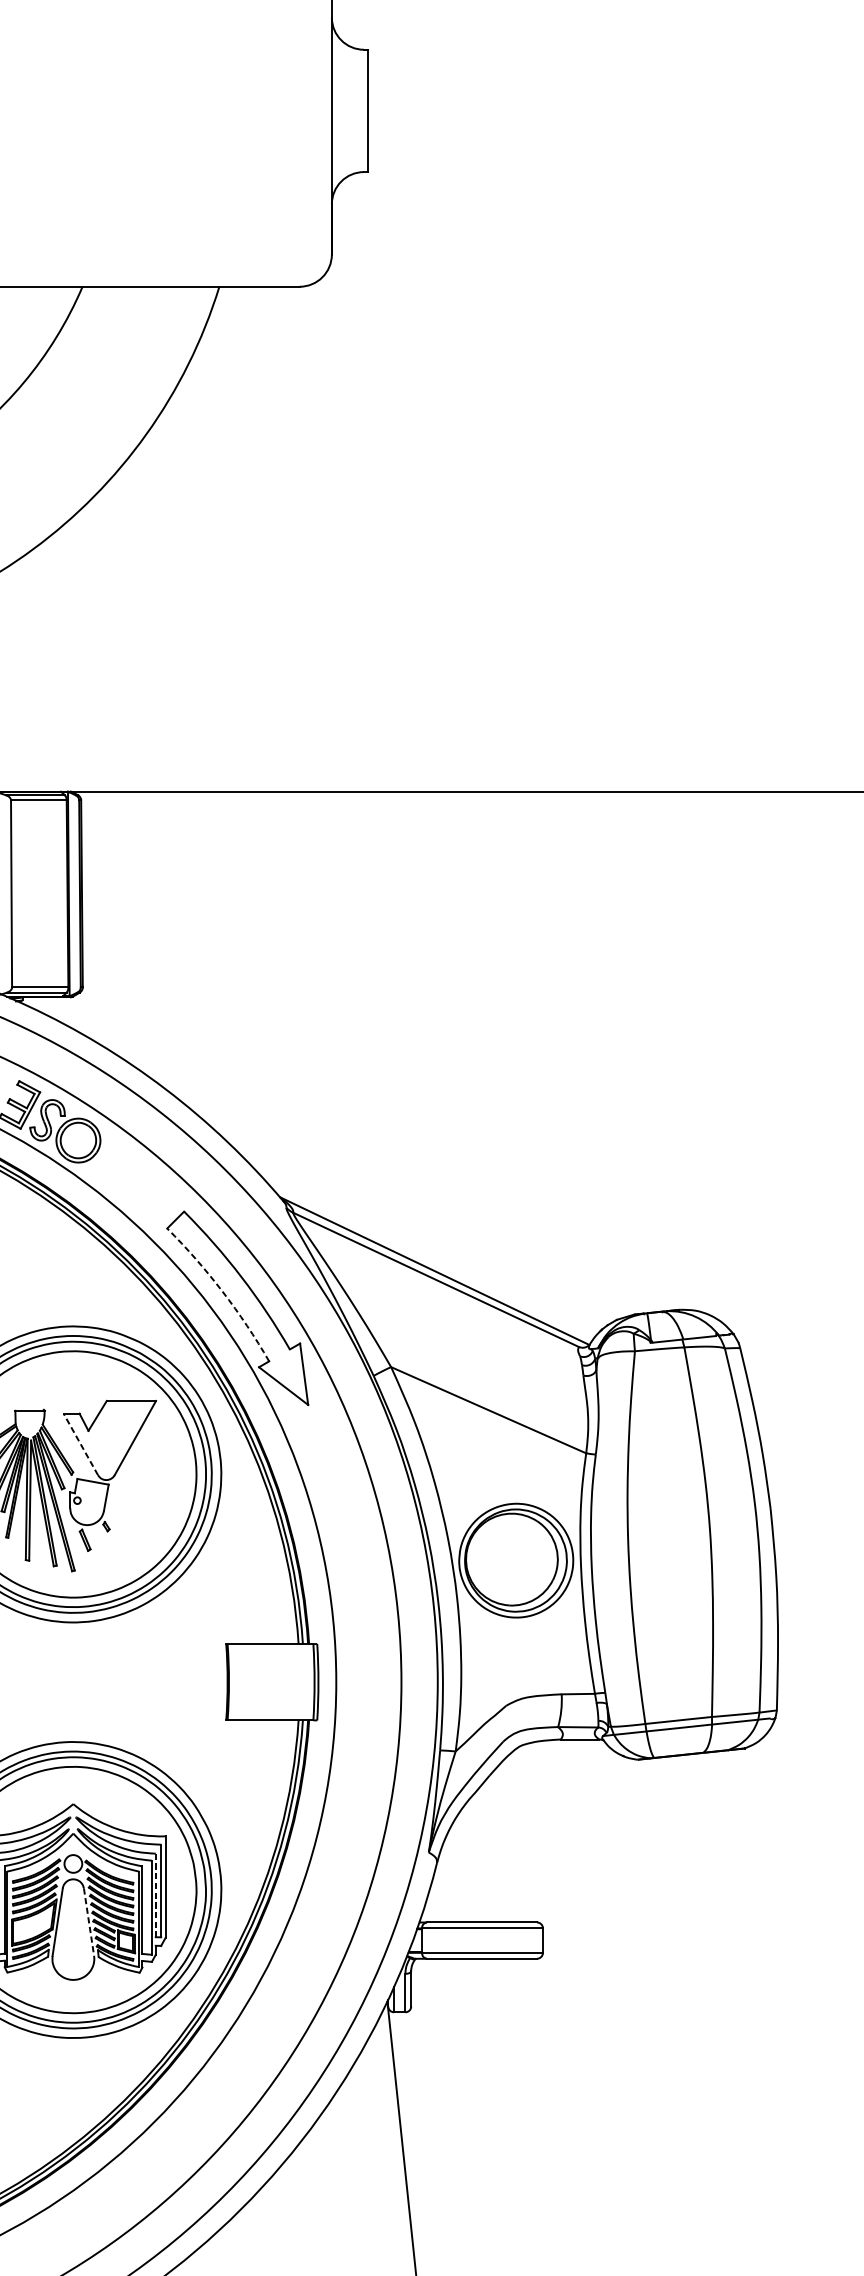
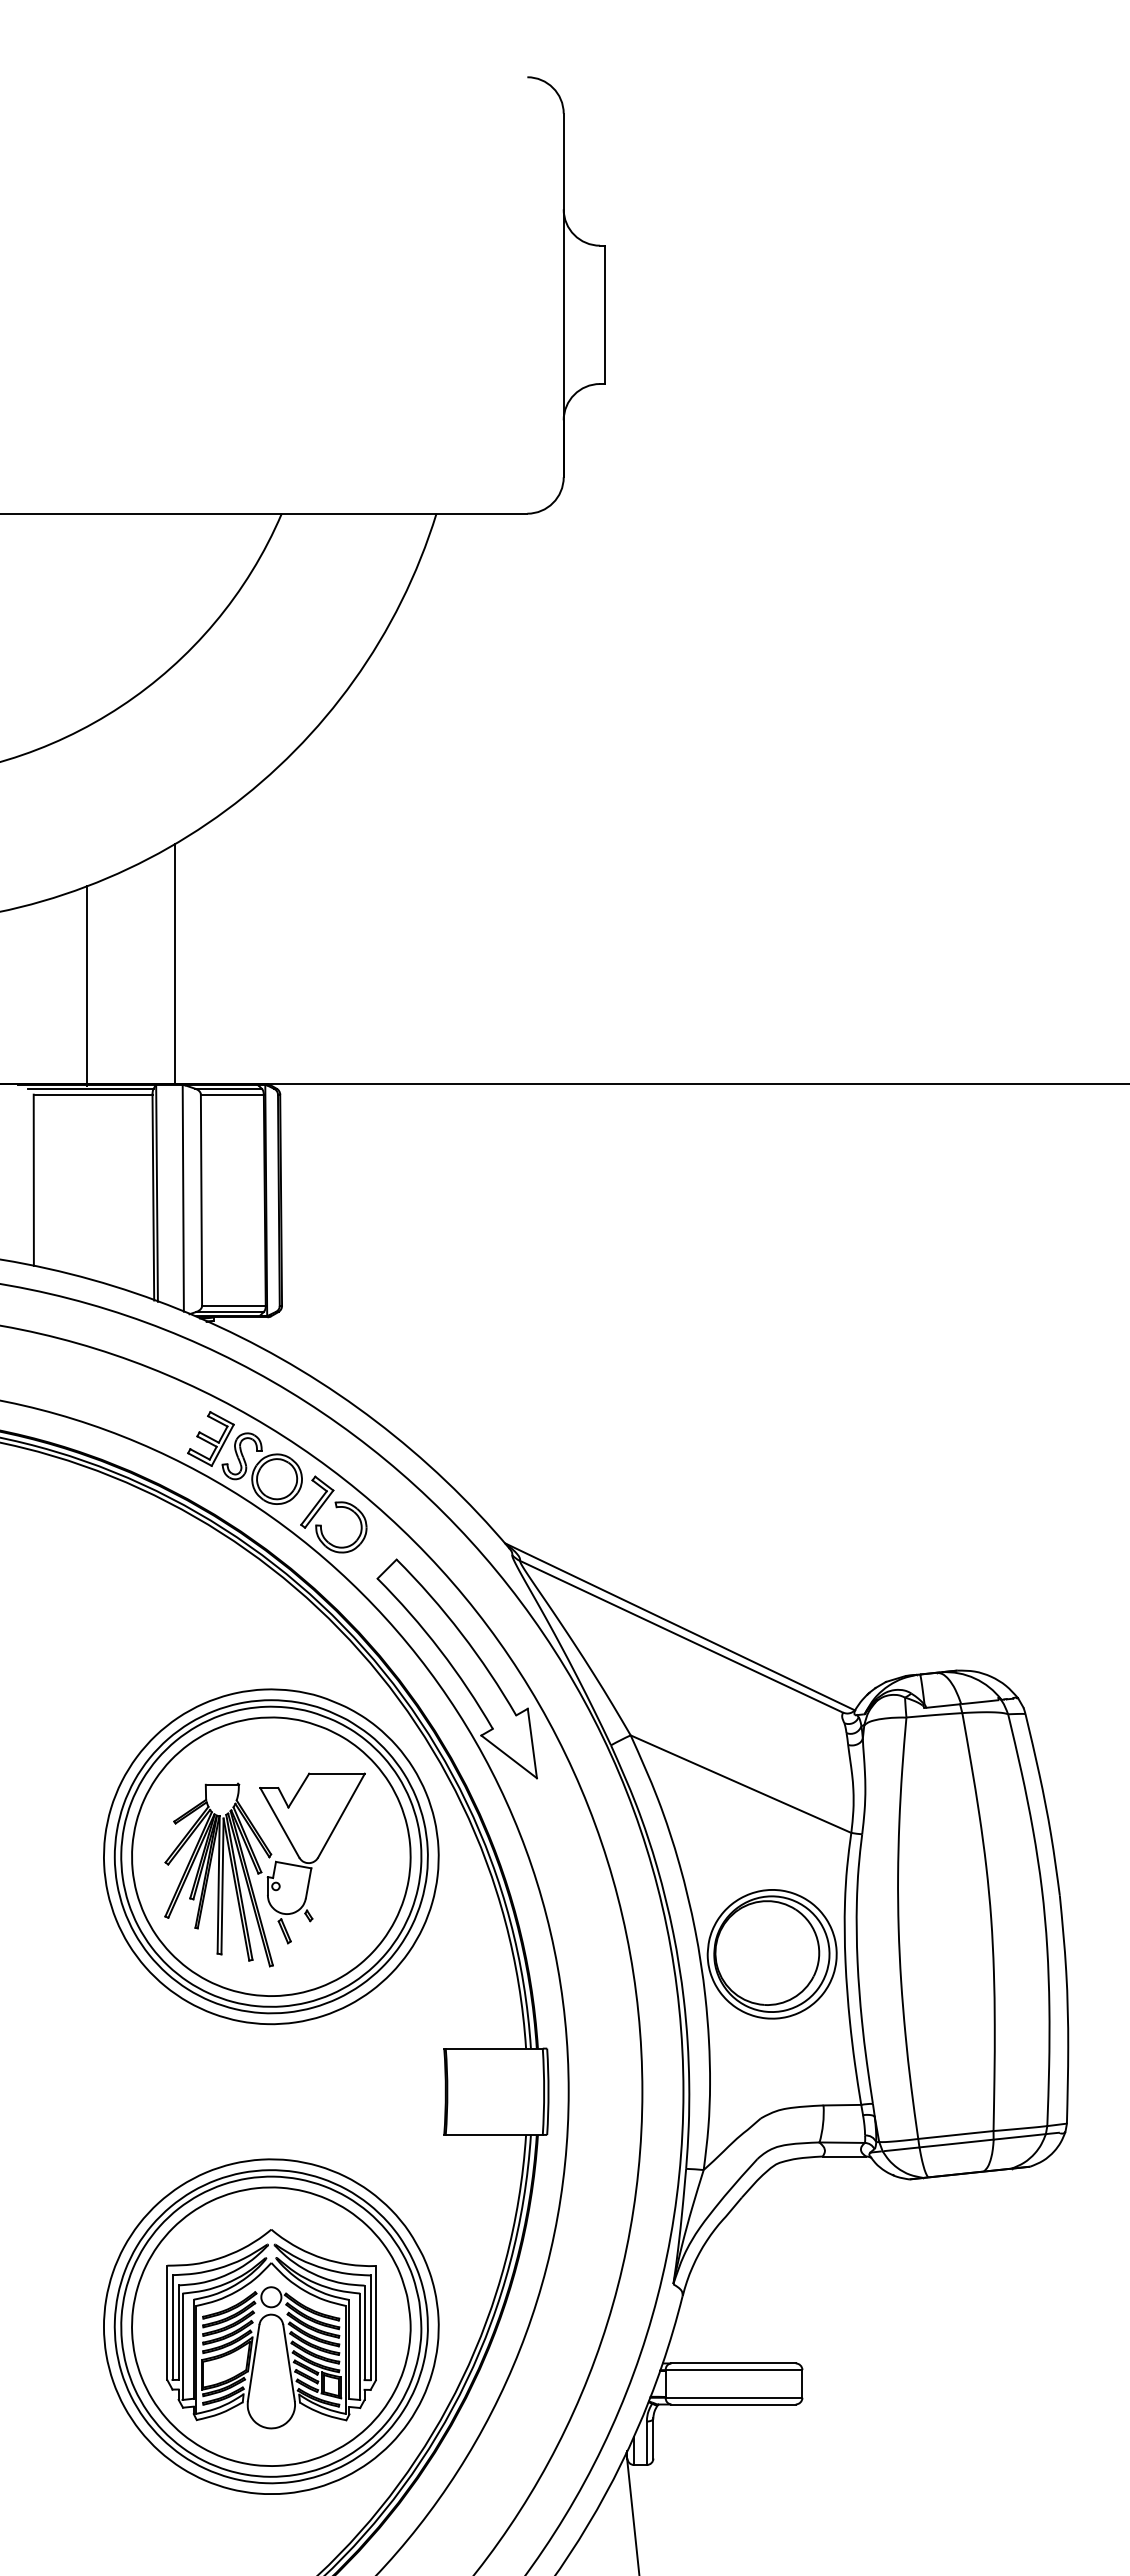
part: (130, 1166) -> (336, 1508), added
arc: (222, 1292) -> (440, 1650), dashed -> solid
line: (80, 1444) -> (279, 1822), dashed -> solid
line: (155, 1896) -> (364, 2333), dashed -> solid
line: (89, 1922) -> (289, 2363), dashed -> solid

